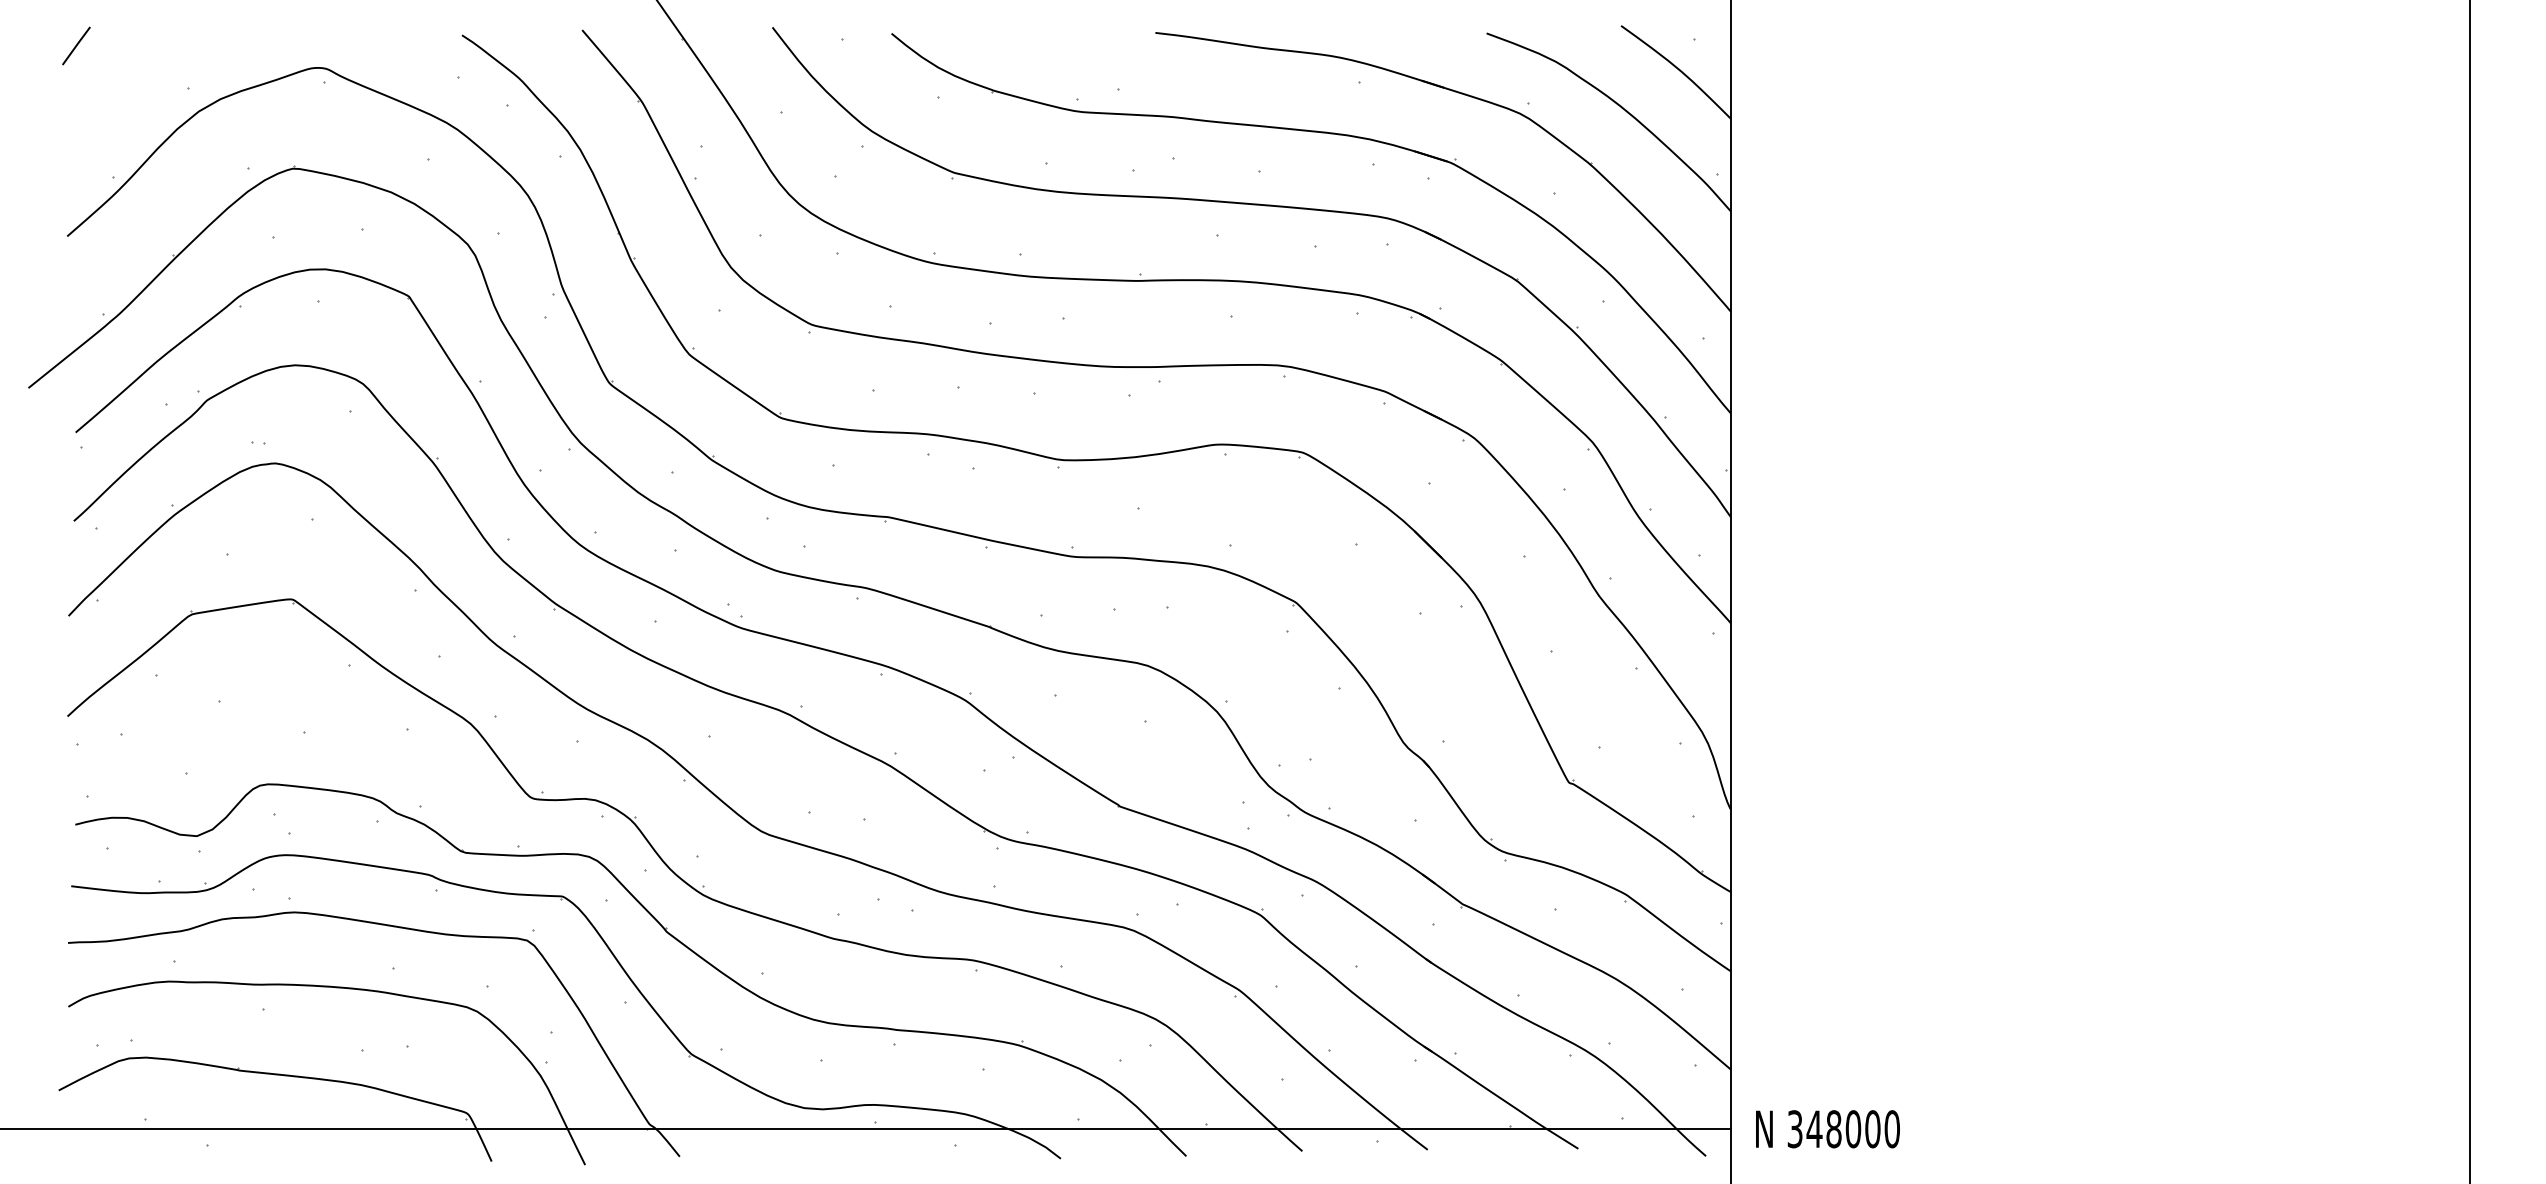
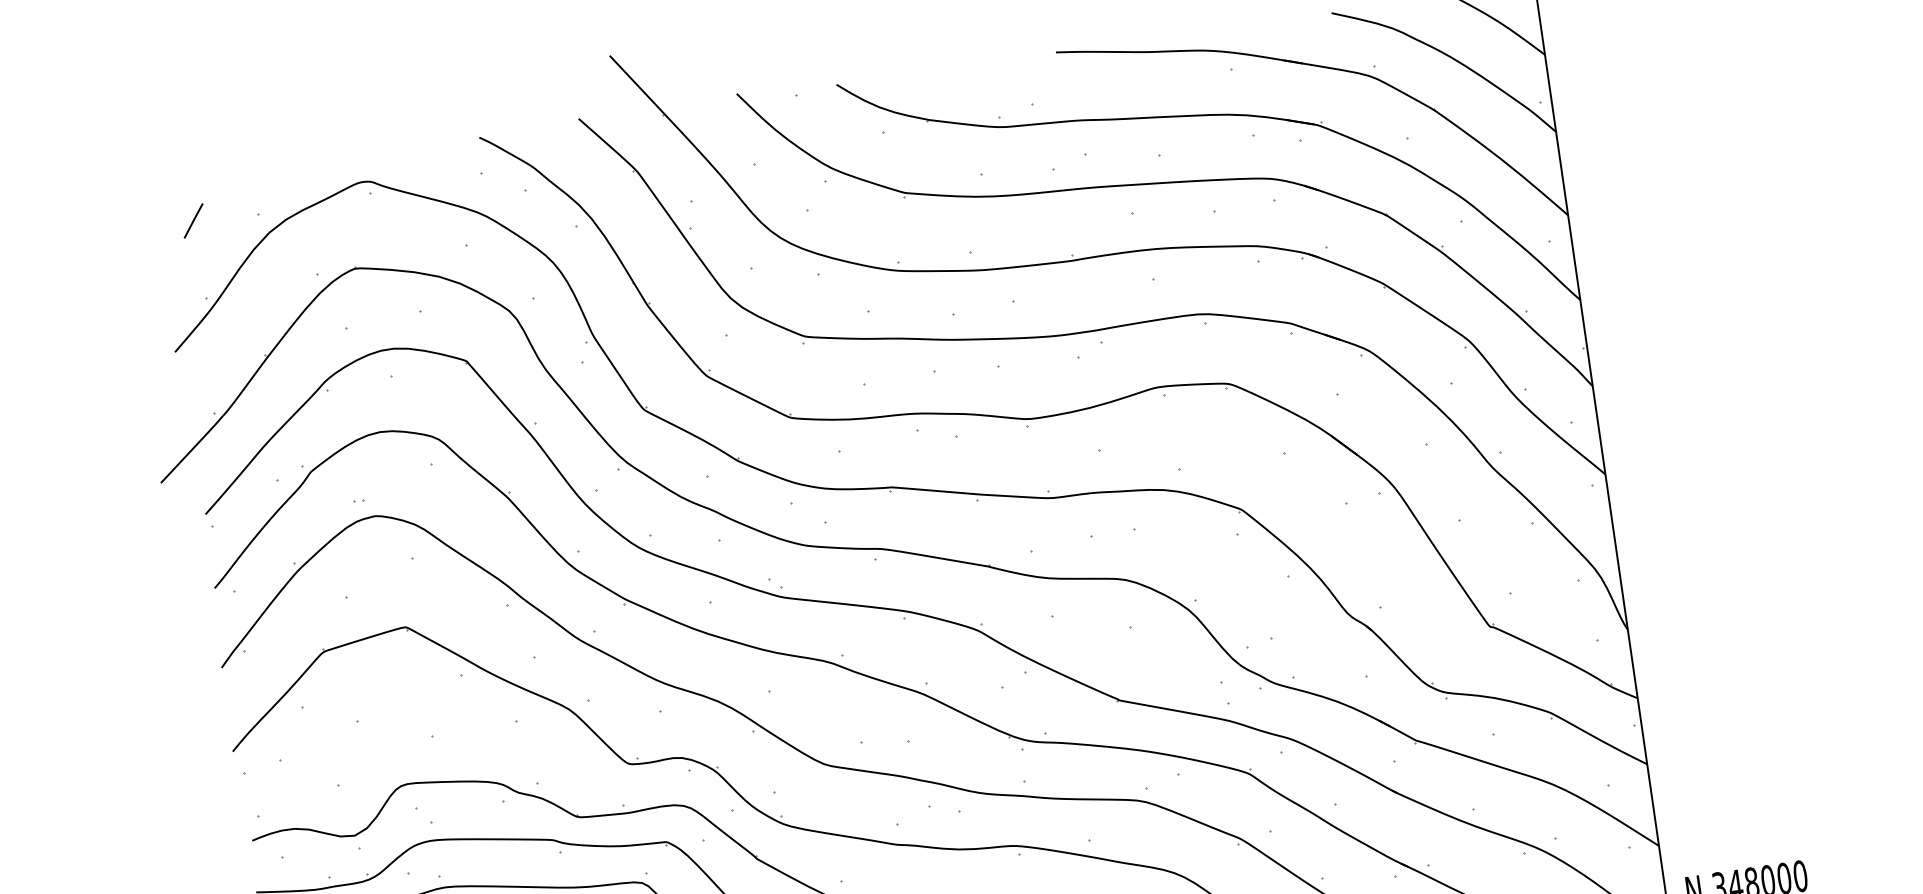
line: (76, 45) -> (193, 220), moved

